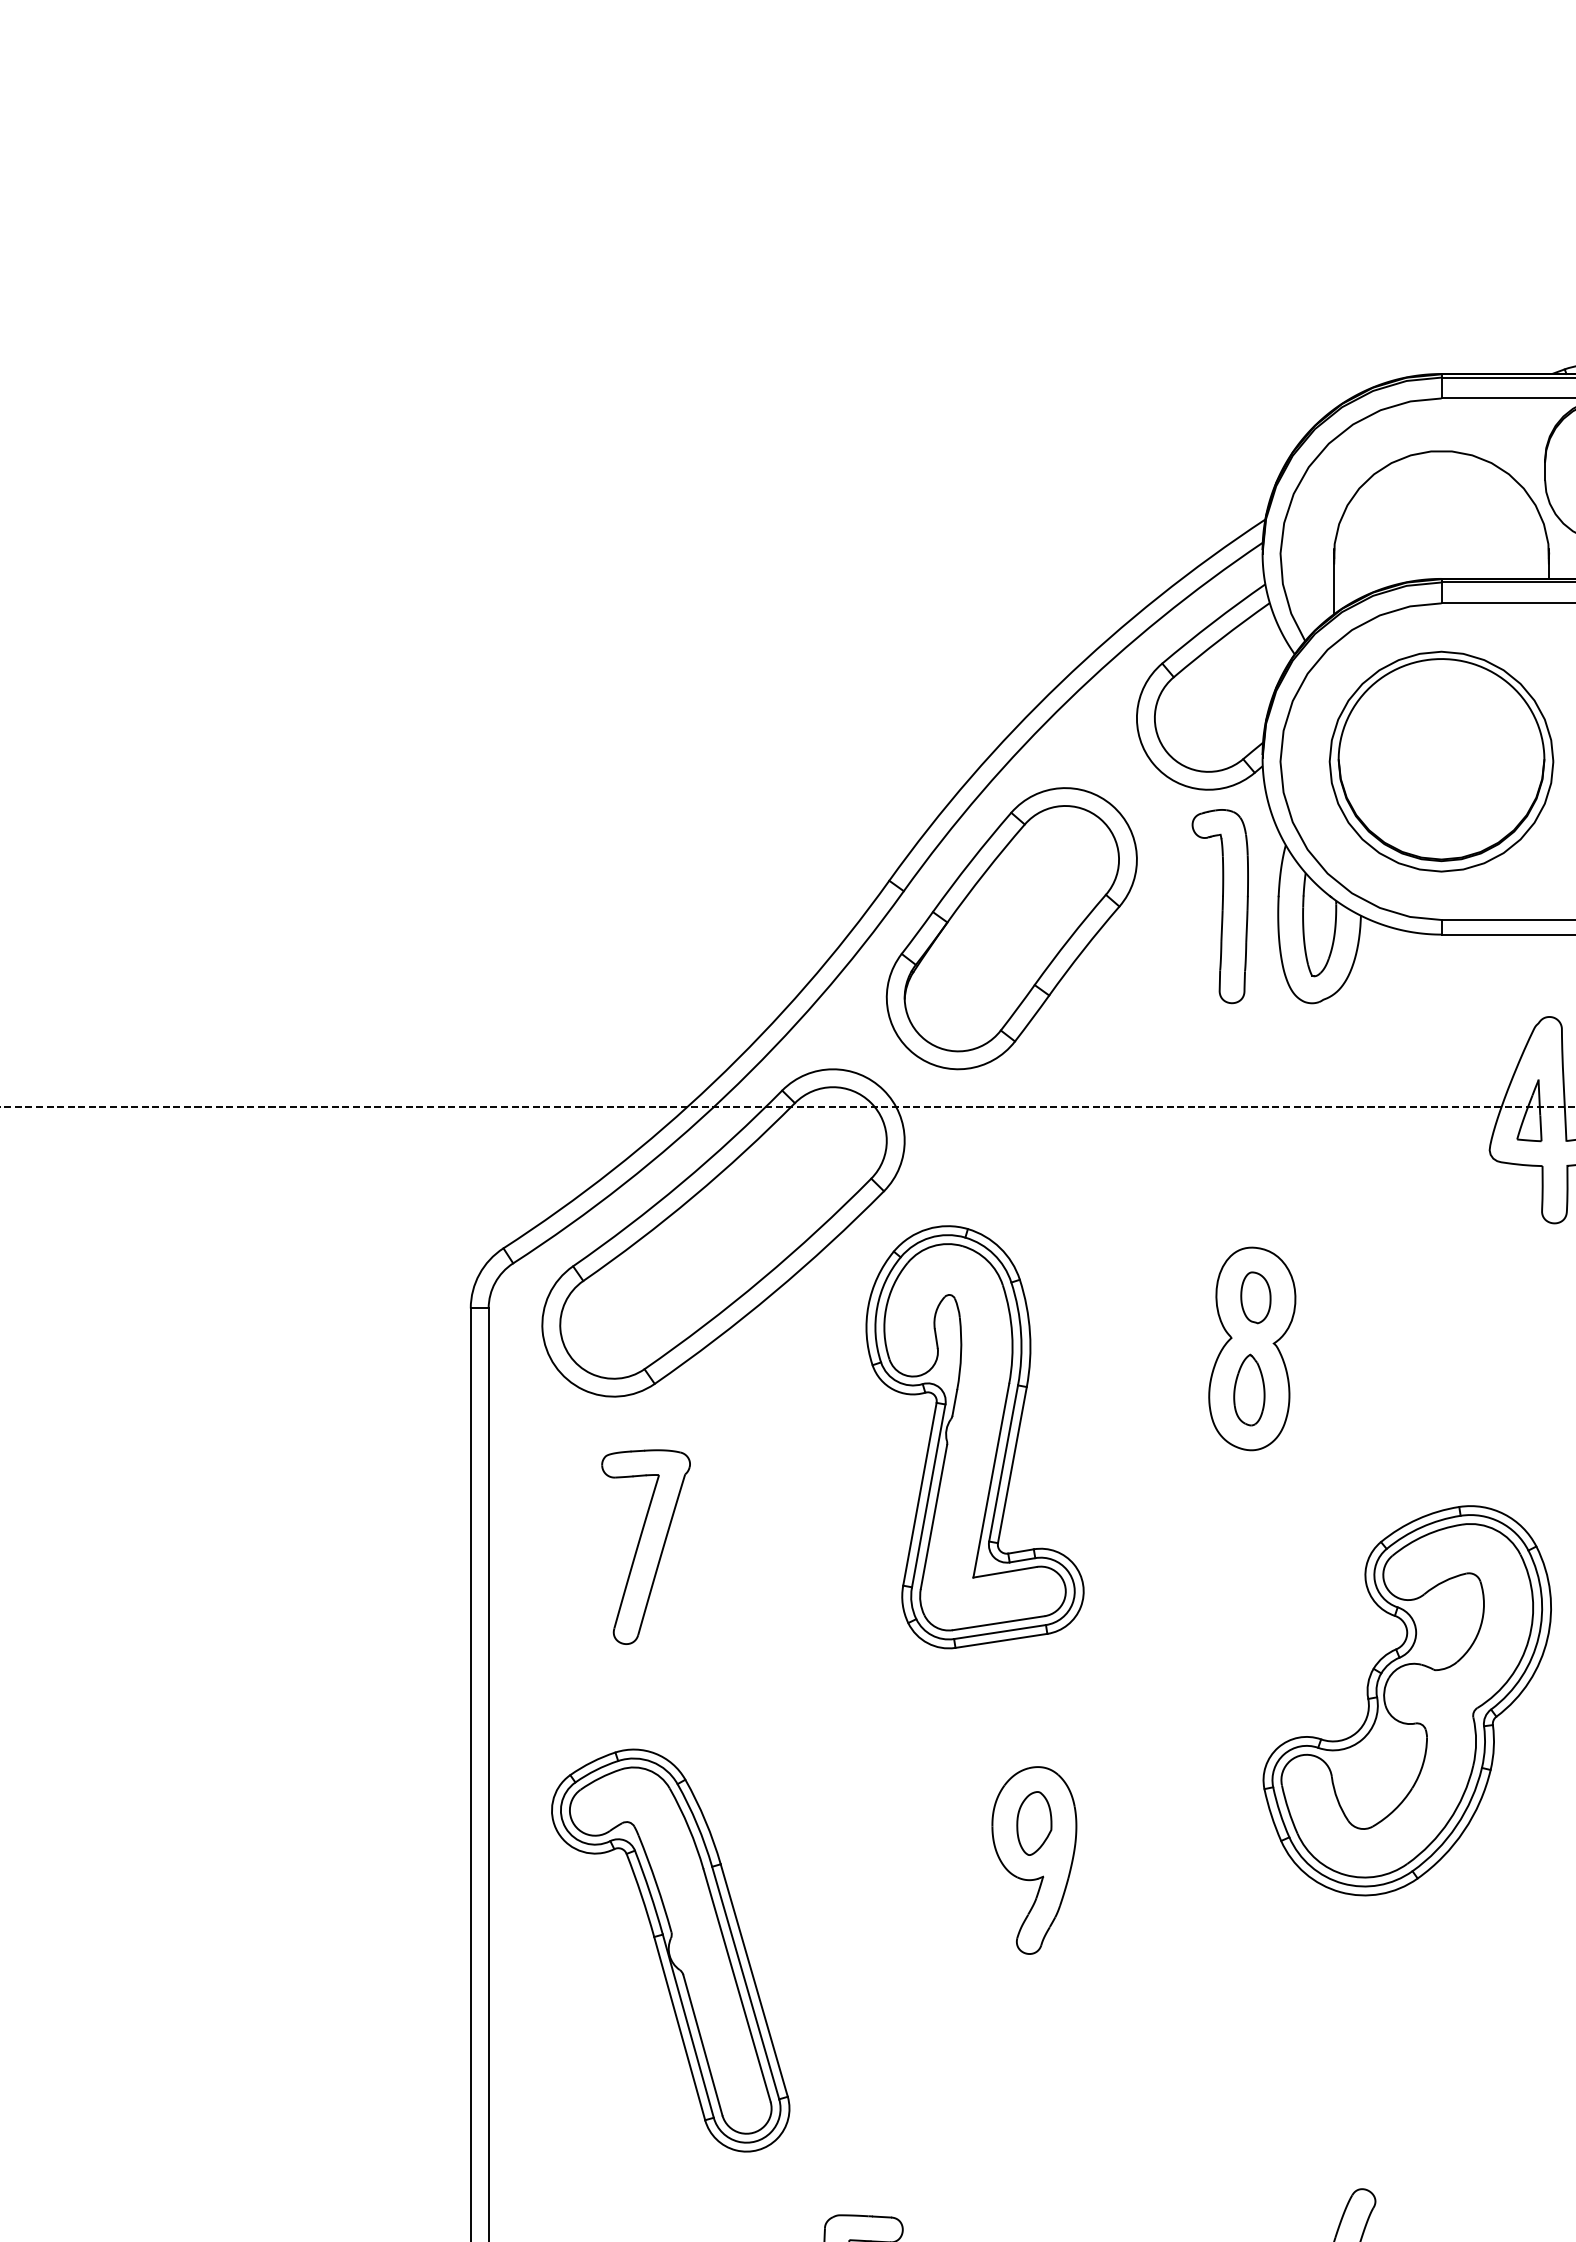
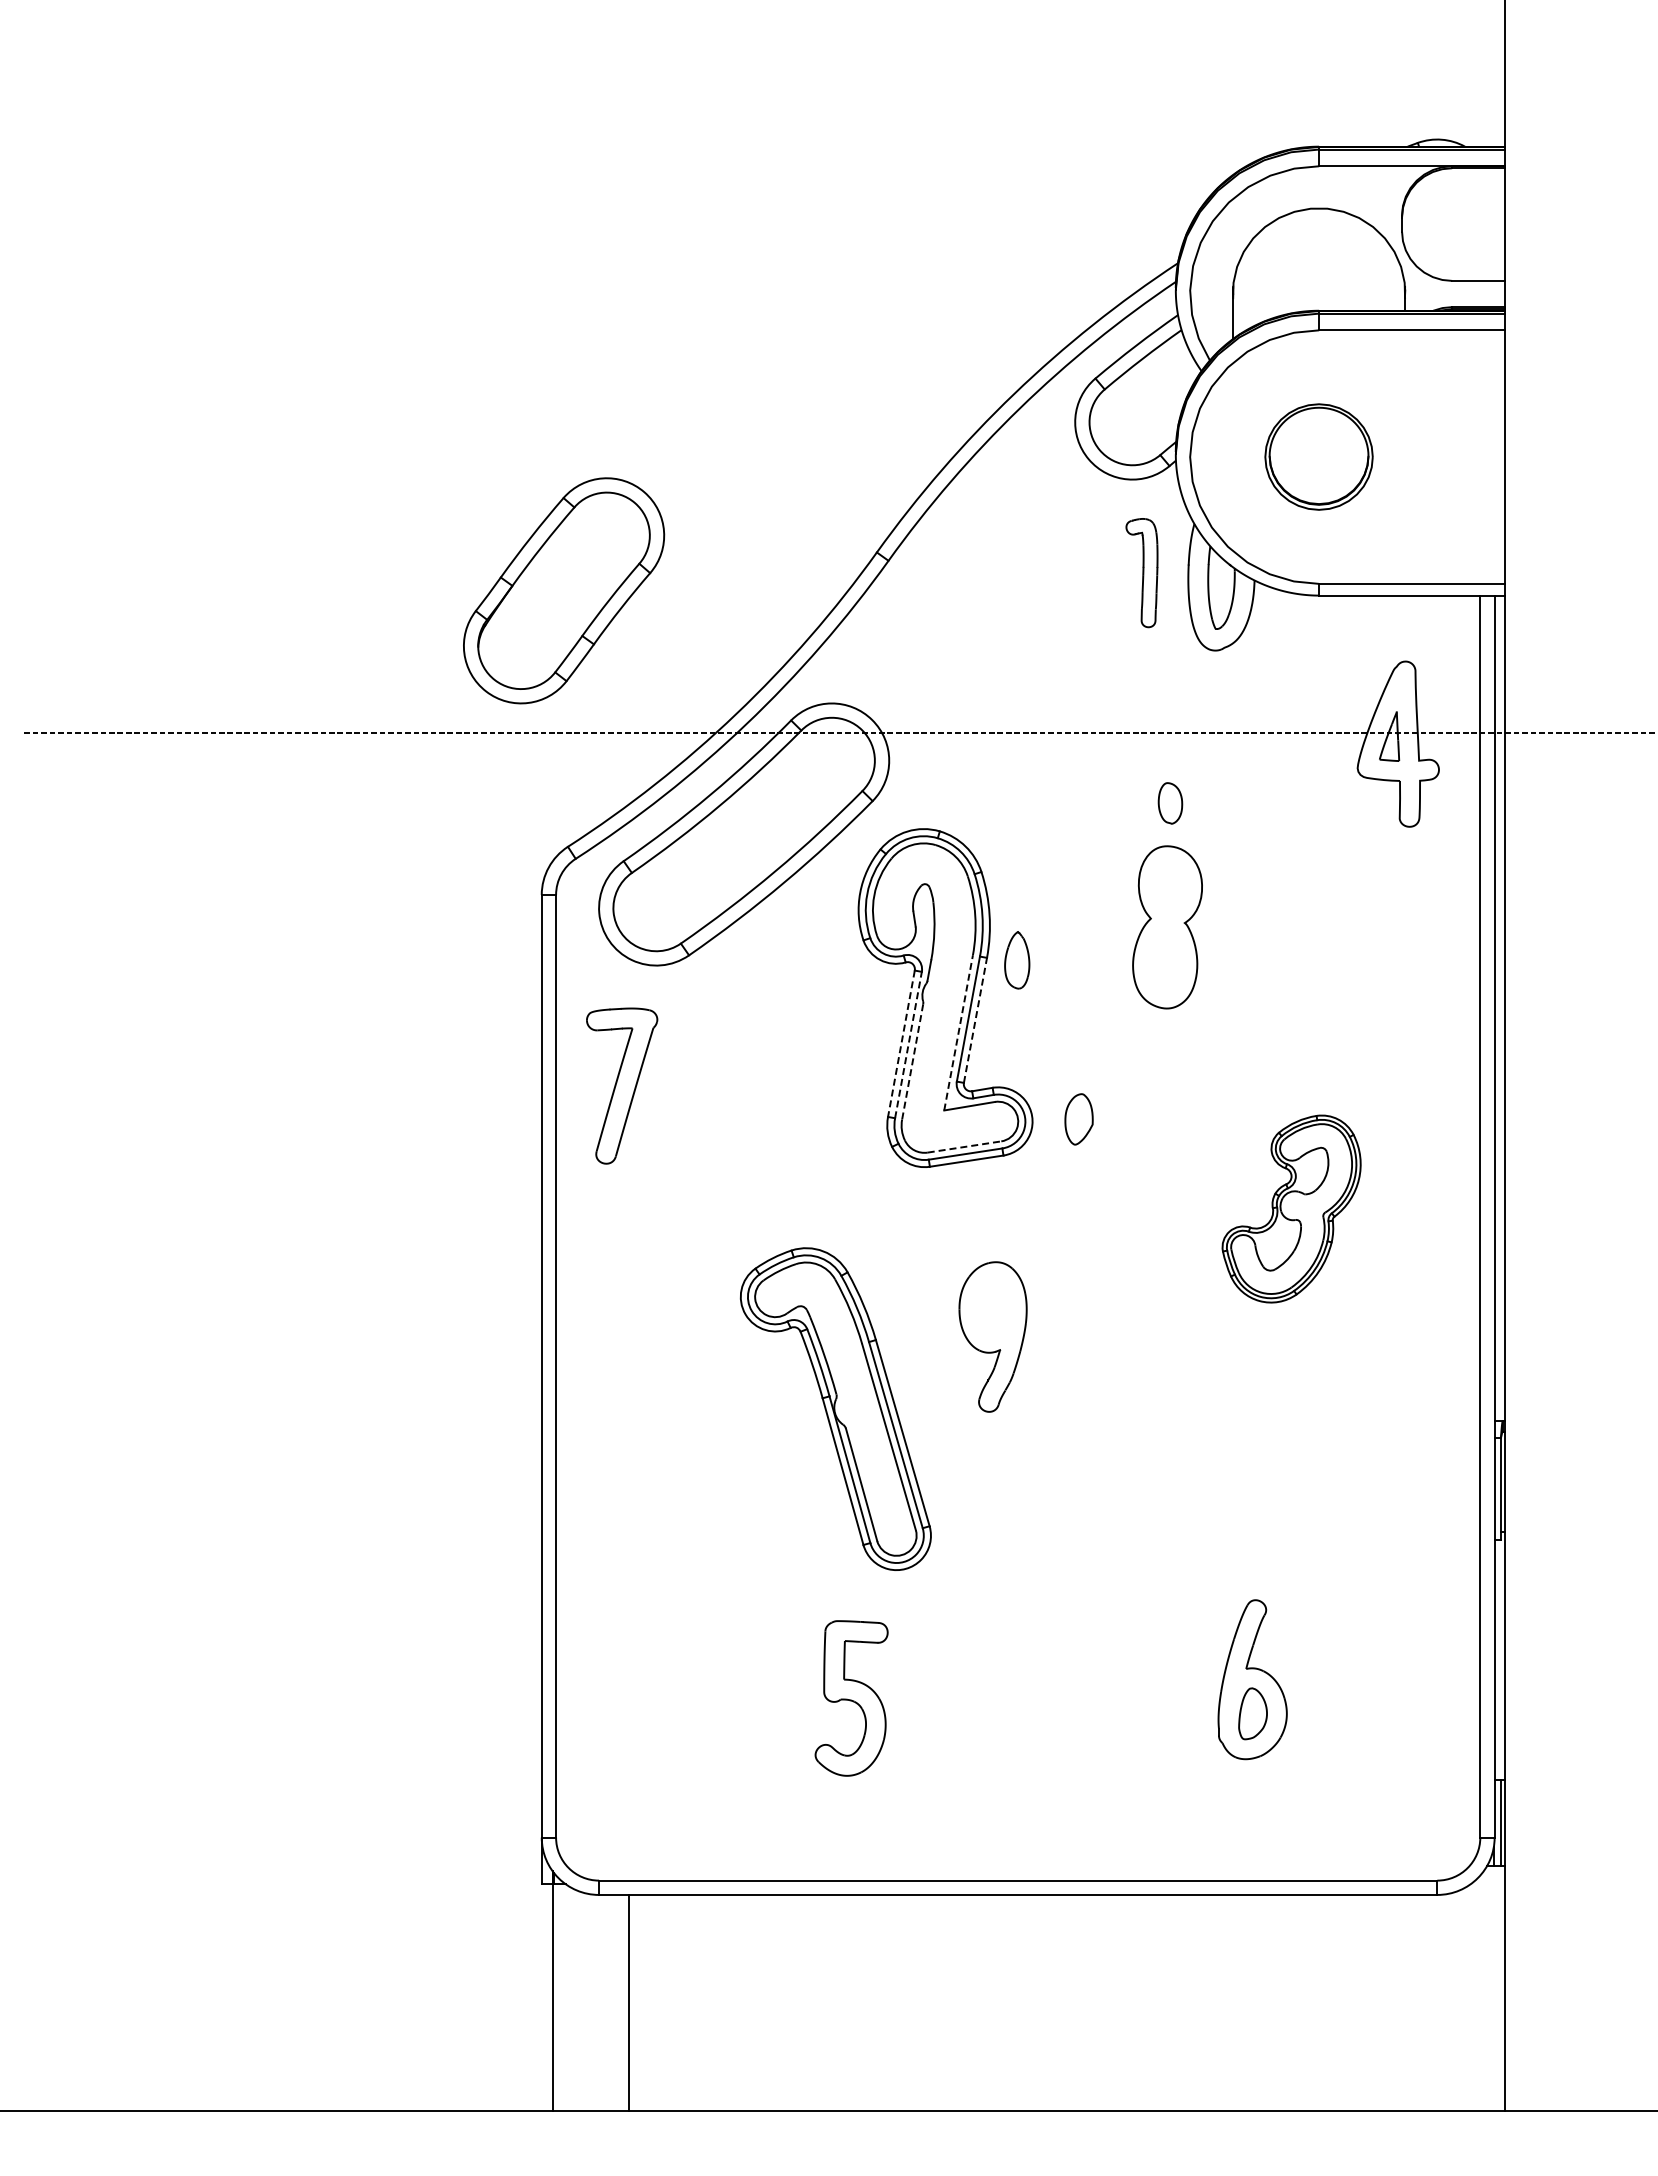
part: (1440, 760) -> (1318, 456), size x0.6
part: (1219, 905) -> (1141, 572), size x0.7
part: (1012, 928) -> (564, 590), moved
part: (1255, 1297) -> (1170, 803), moved
part: (1249, 1390) -> (1017, 960), moved
line: (1012, 1465) -> (975, 1020), solid -> dashed
line: (991, 1480) -> (958, 1032), solid -> dashed
line: (920, 1495) -> (901, 1044), solid -> dashed
line: (928, 1495) -> (908, 1044), solid -> dashed
line: (933, 1516) -> (912, 1061), solid -> dashed
part: (646, 1546) -> (622, 1085), moved
line: (999, 1622) -> (965, 1146), solid -> dashed
part: (1407, 1700) -> (1291, 1208), size x0.6
part: (1033, 1823) -> (1078, 1119), moved
part: (670, 1949) -> (835, 1408), moved

